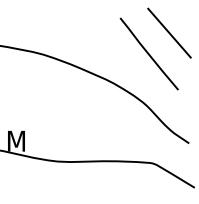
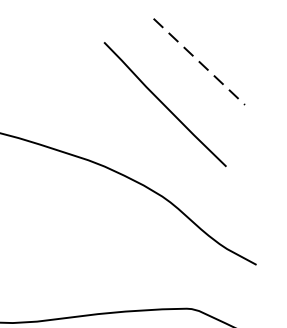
line: (169, 33) -> (199, 62), solid -> dashed

